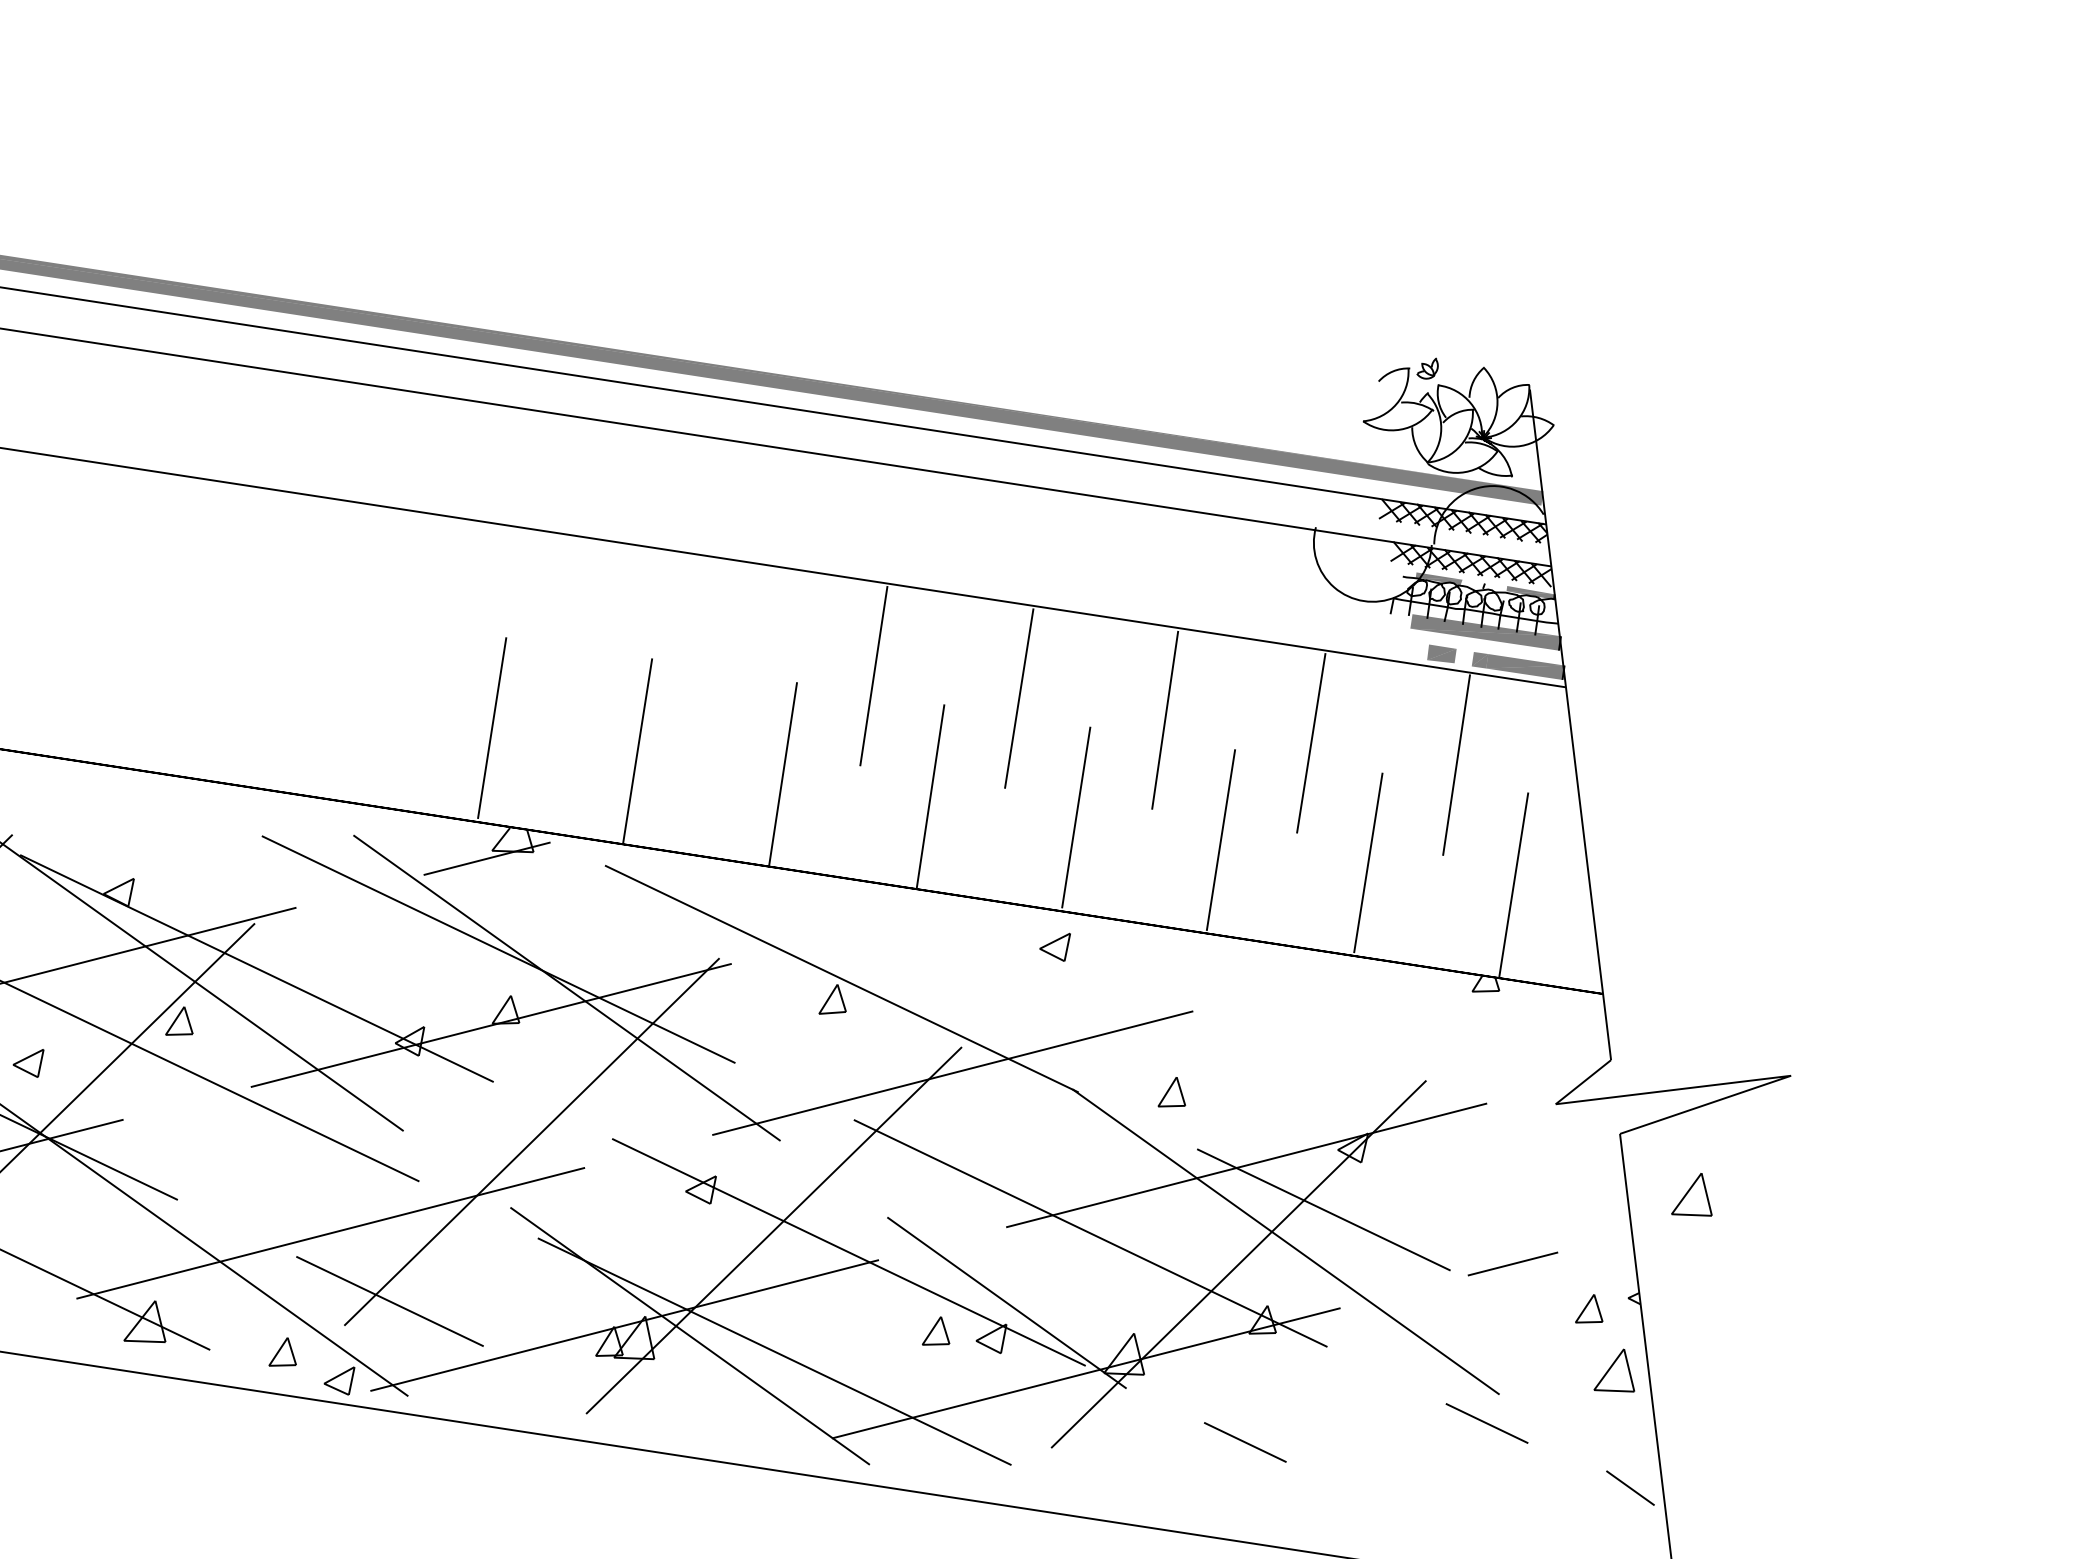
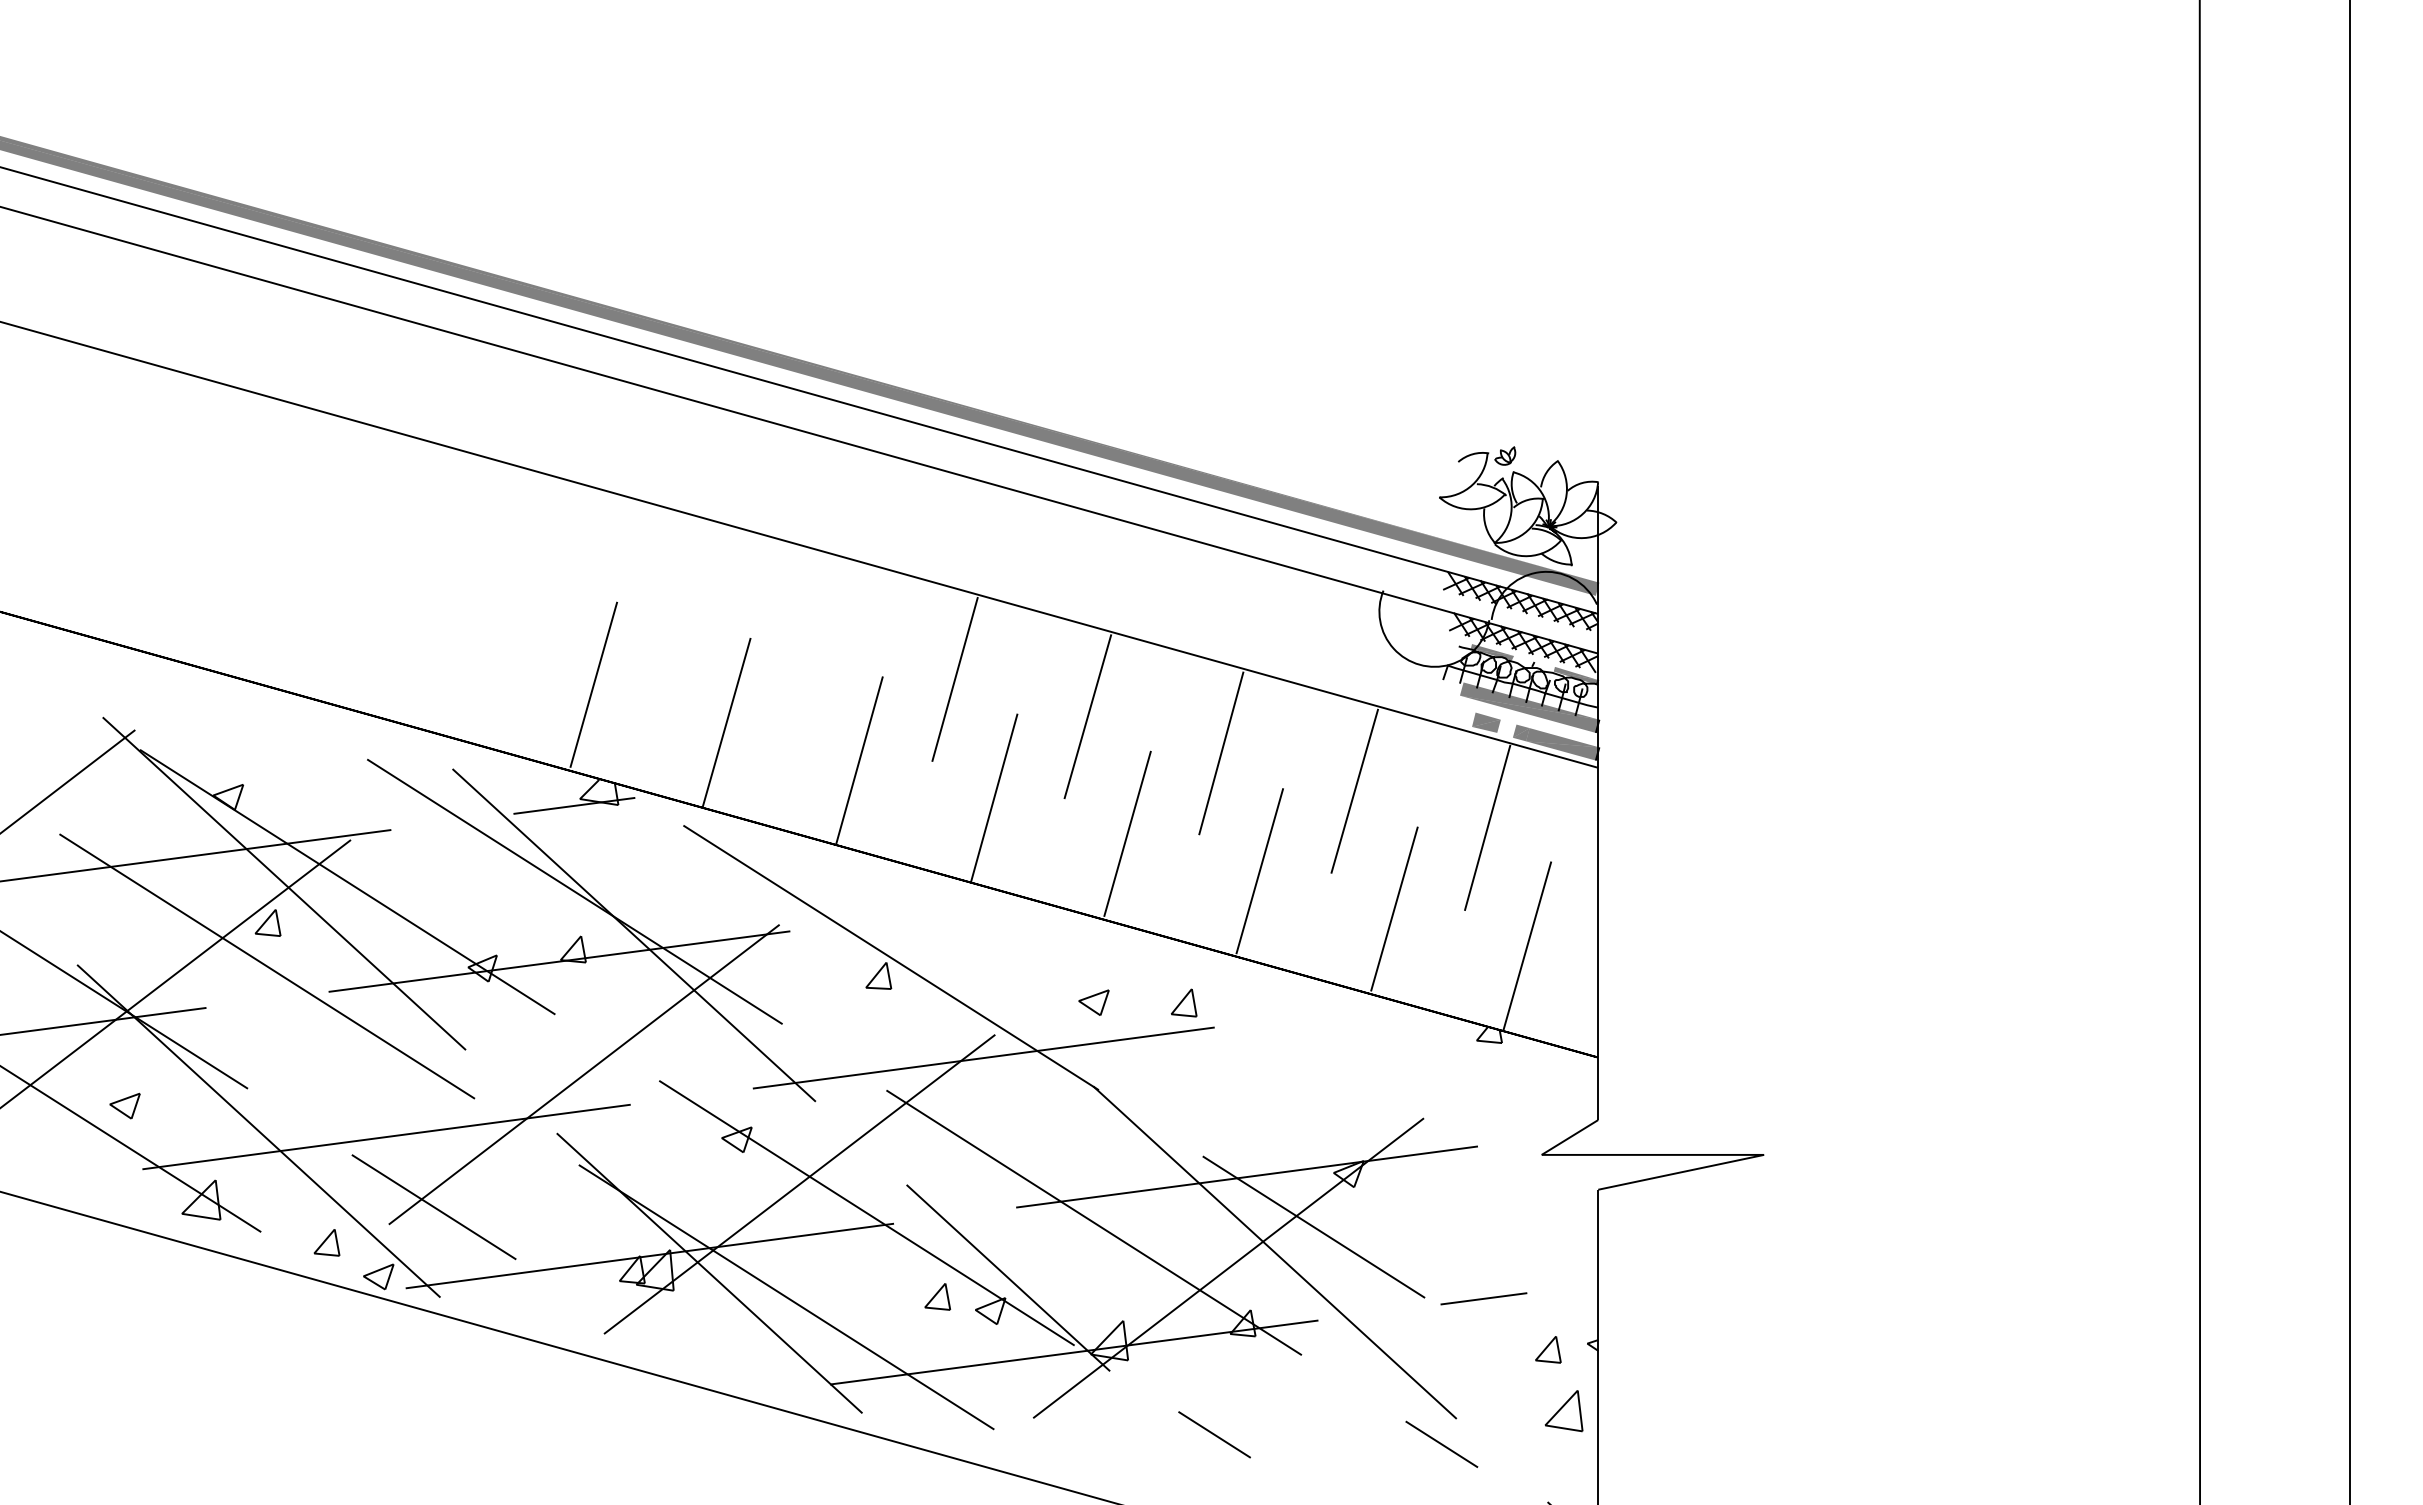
part: (1055, 948) -> (1093, 1002), moved
part: (28, 1064) -> (124, 1105), moved
part: (1170, 1092) -> (1184, 1002), moved
part: (1689, 1197) -> (1655, 1256), removed

